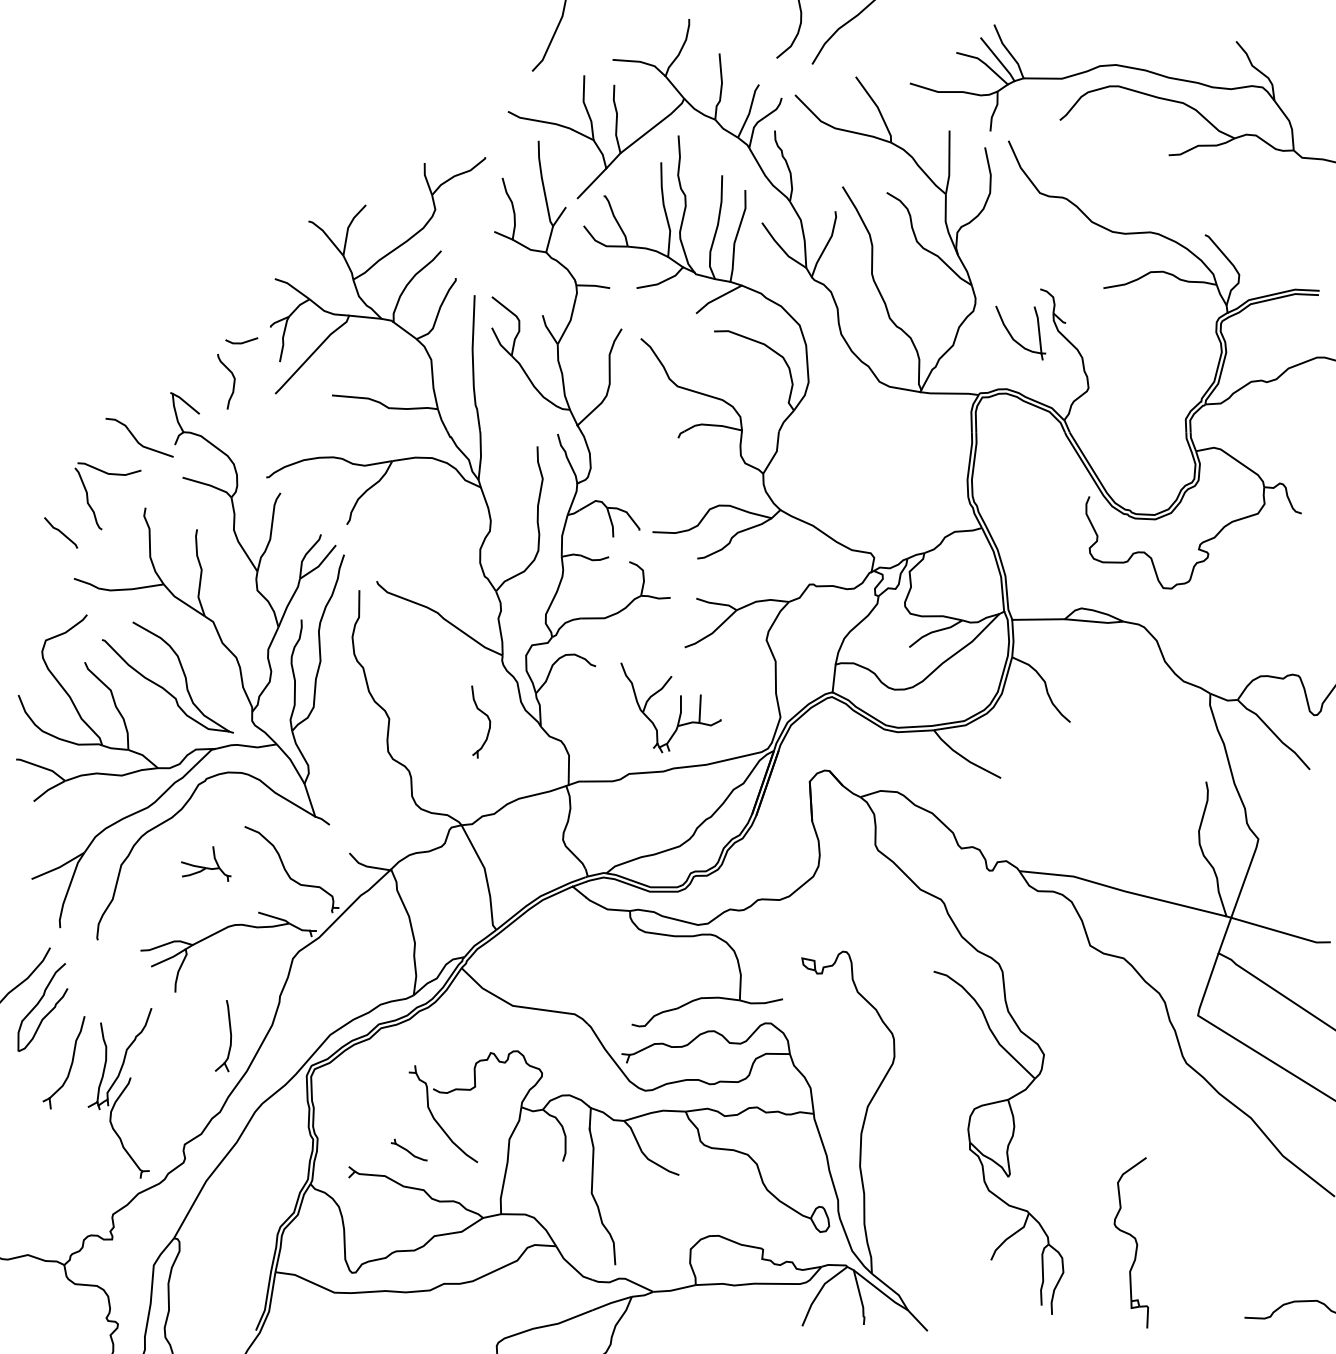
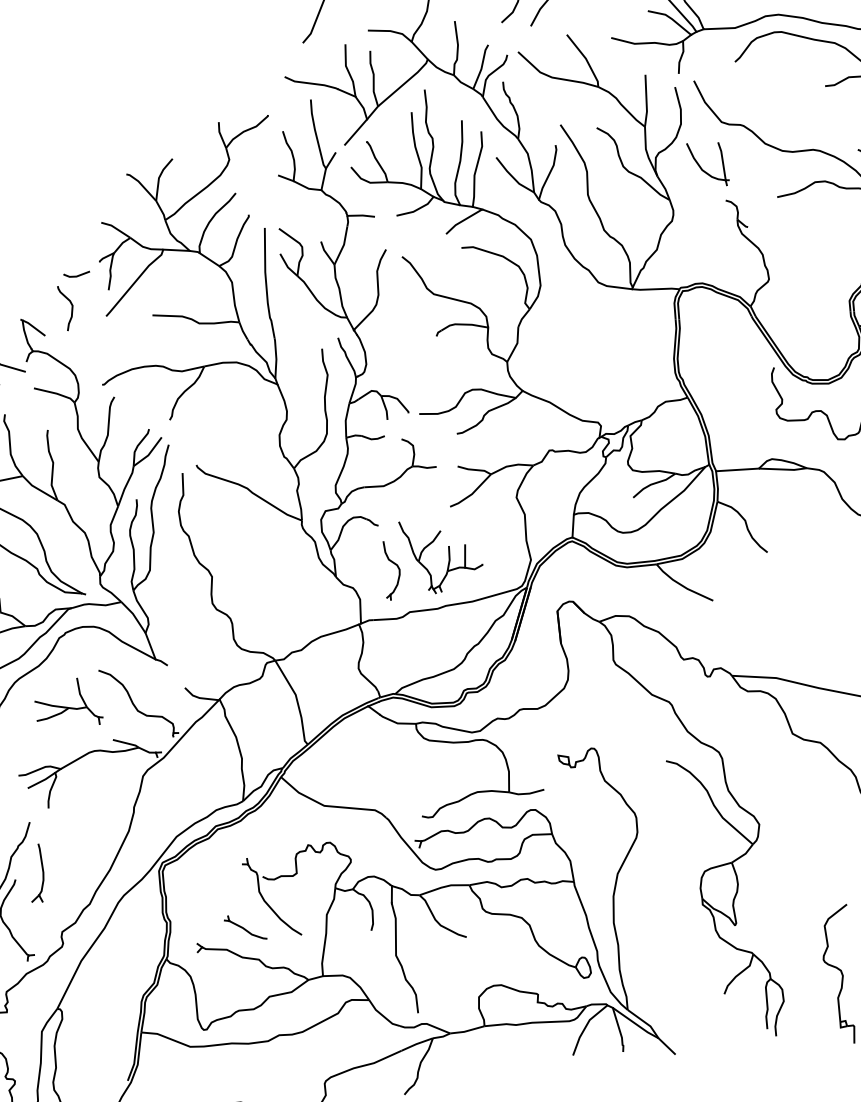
part: (1013, 337) -> (702, 168), moved
part: (487, 718) -> (397, 567), moved
part: (205, 863) -> (68, 702), size x1.67
part: (230, 1036) -> (42, 873), moved
part: (409, 1149) -> (245, 927), size x1.43

